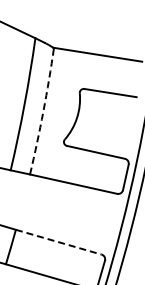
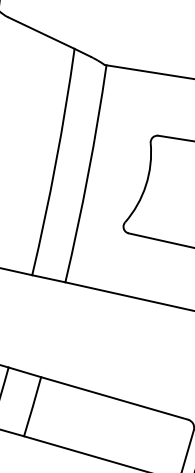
arc: (43, 111) -> (88, 174), dashed -> solid
line: (58, 242) -> (114, 398), dashed -> solid

